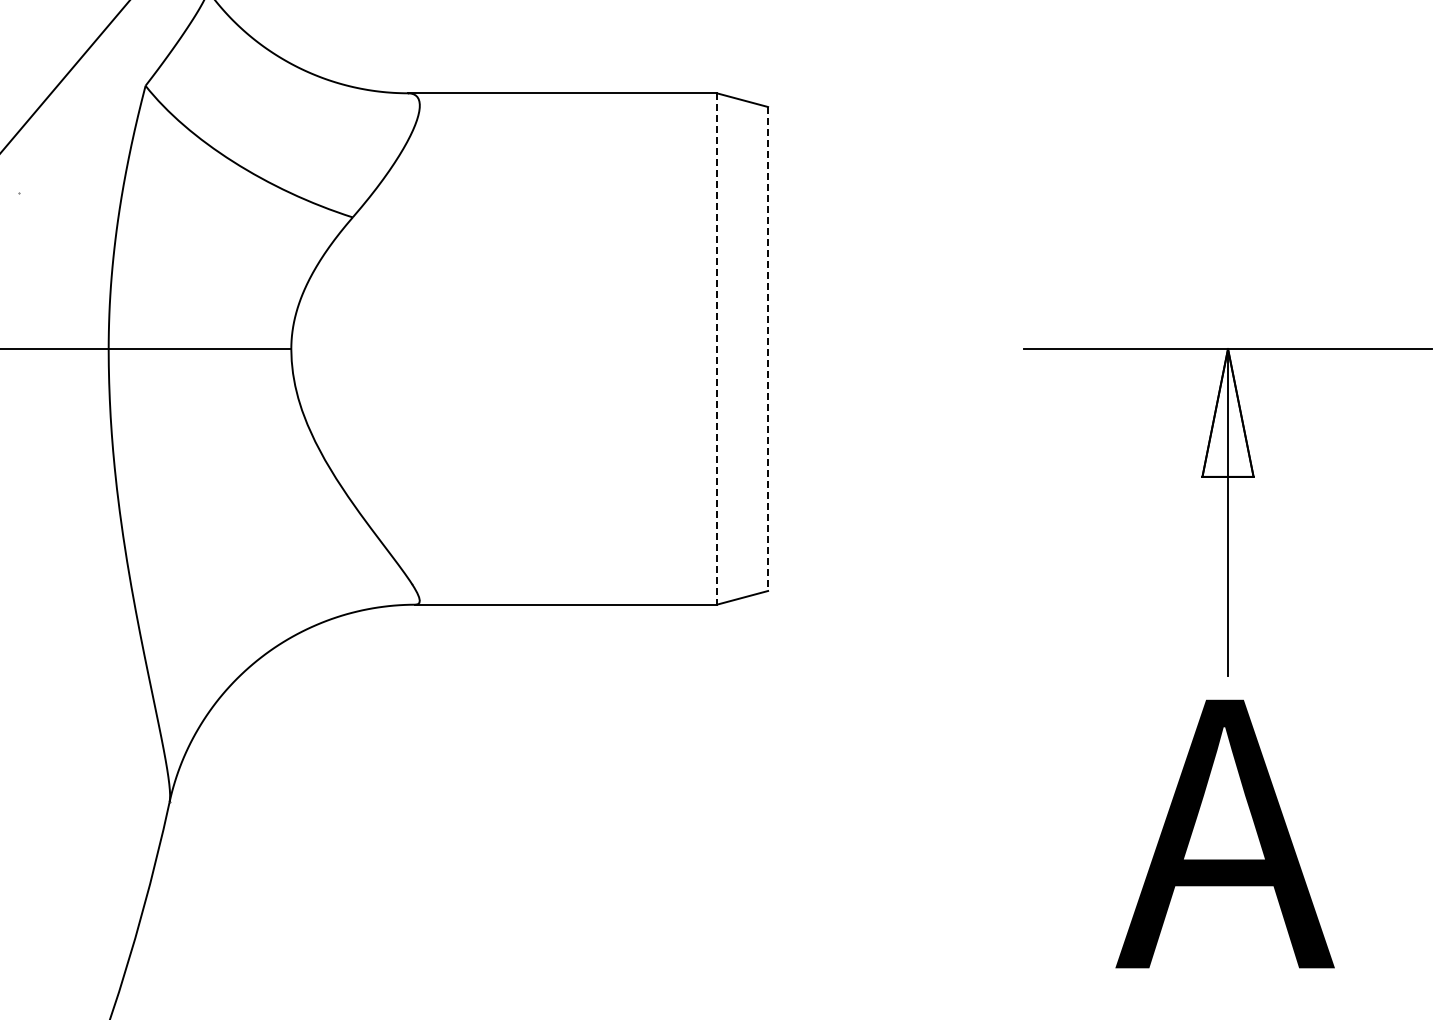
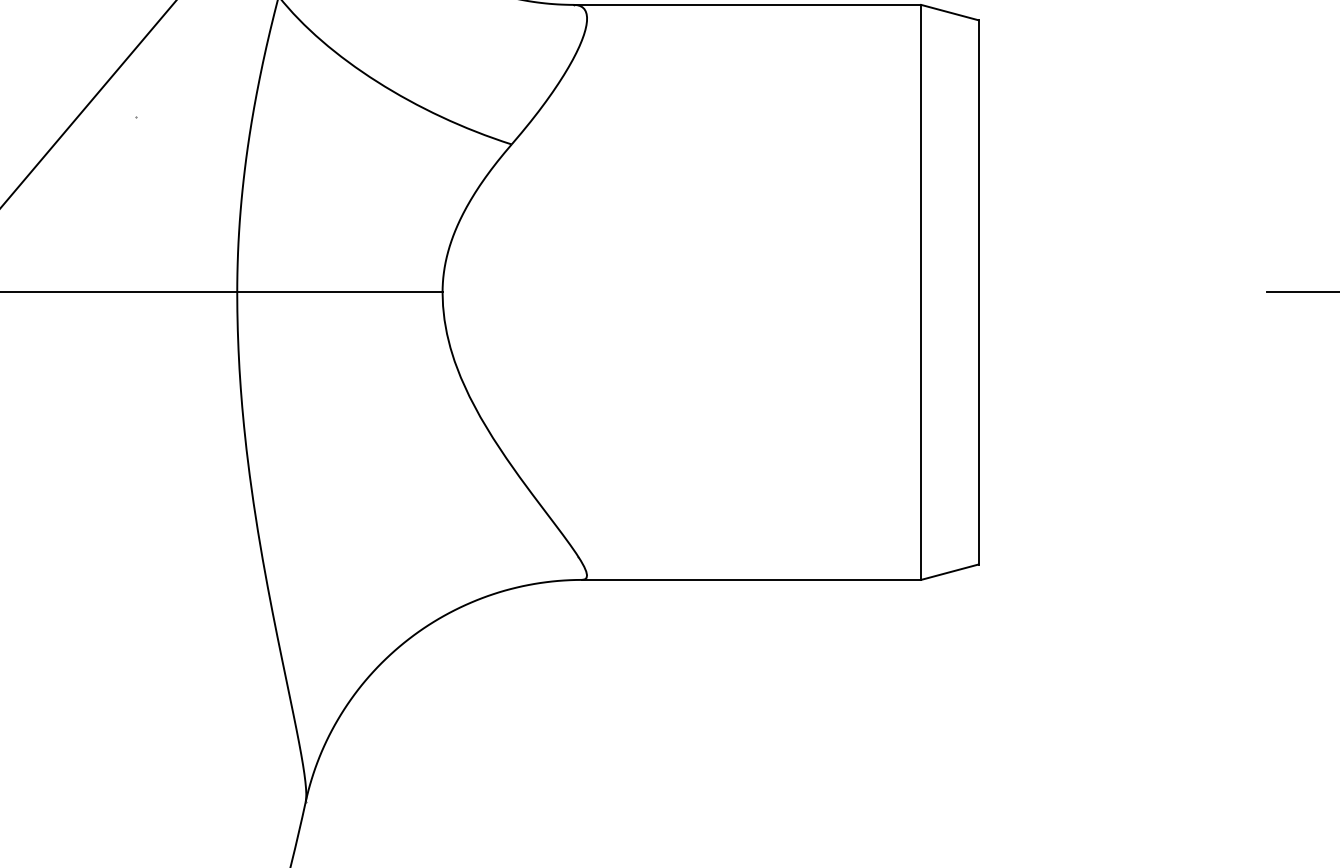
line: (716, 349) -> (920, 292), dashed -> solid
line: (768, 349) -> (979, 292), dashed -> solid

